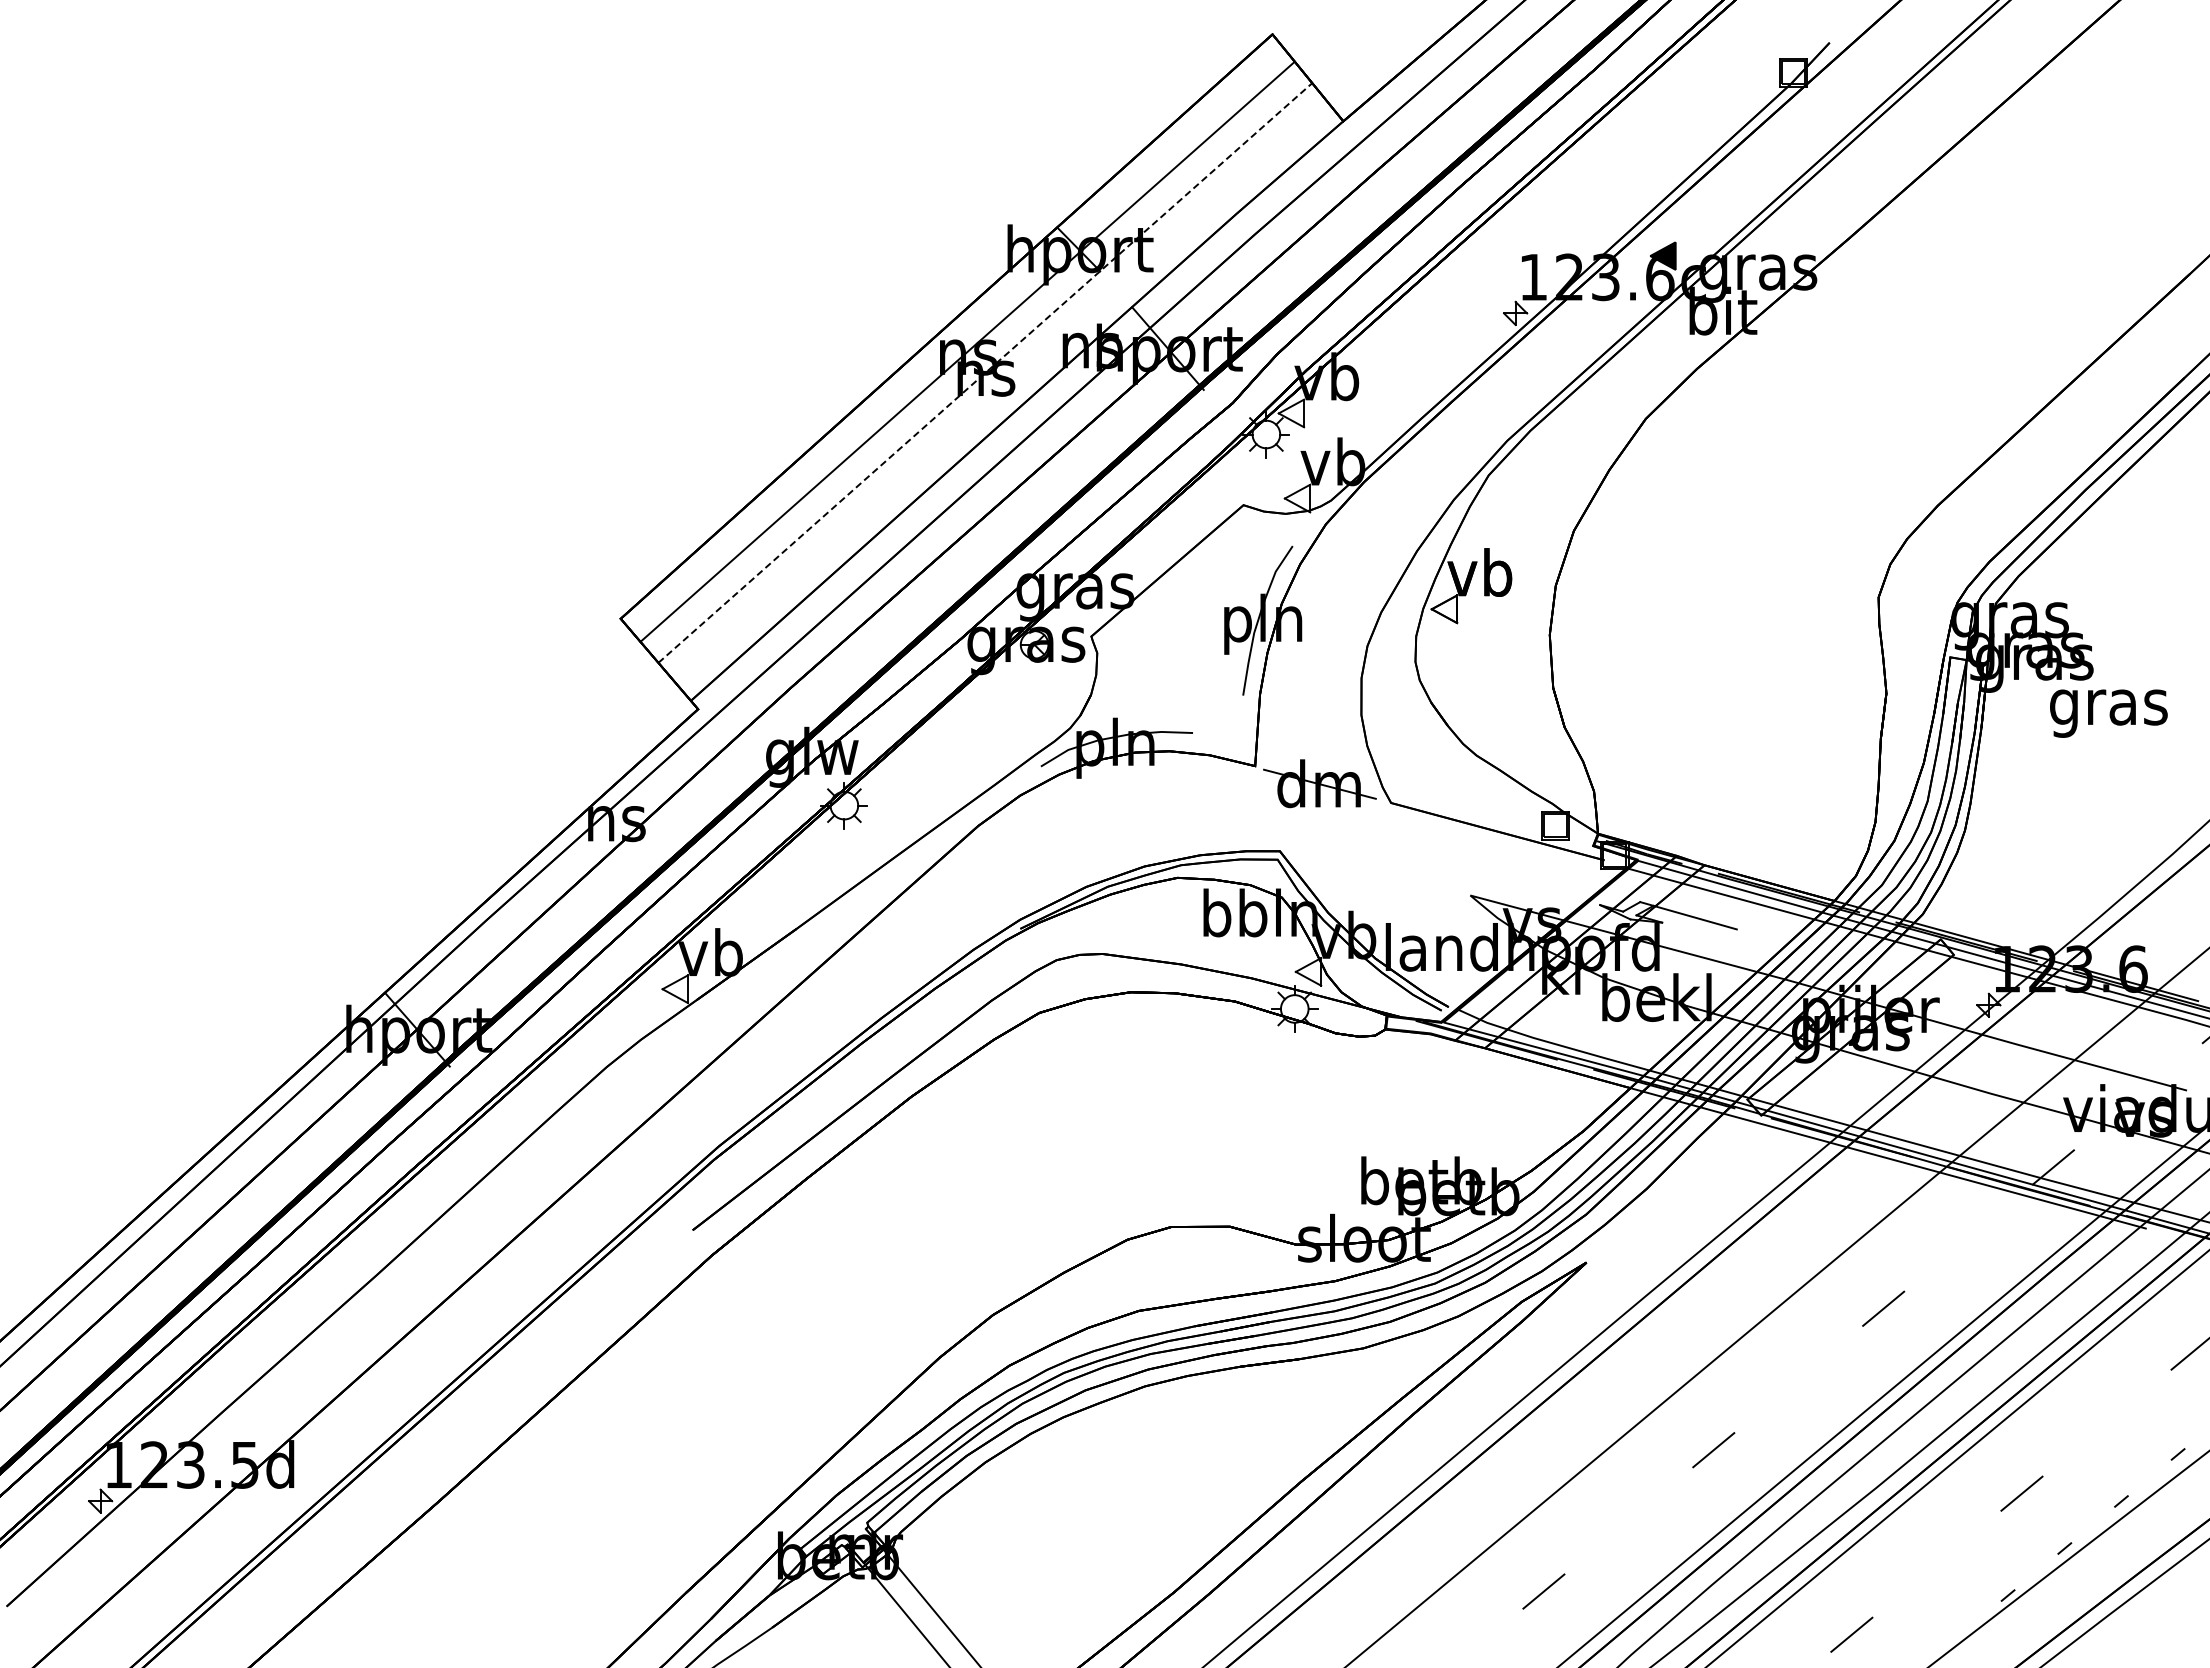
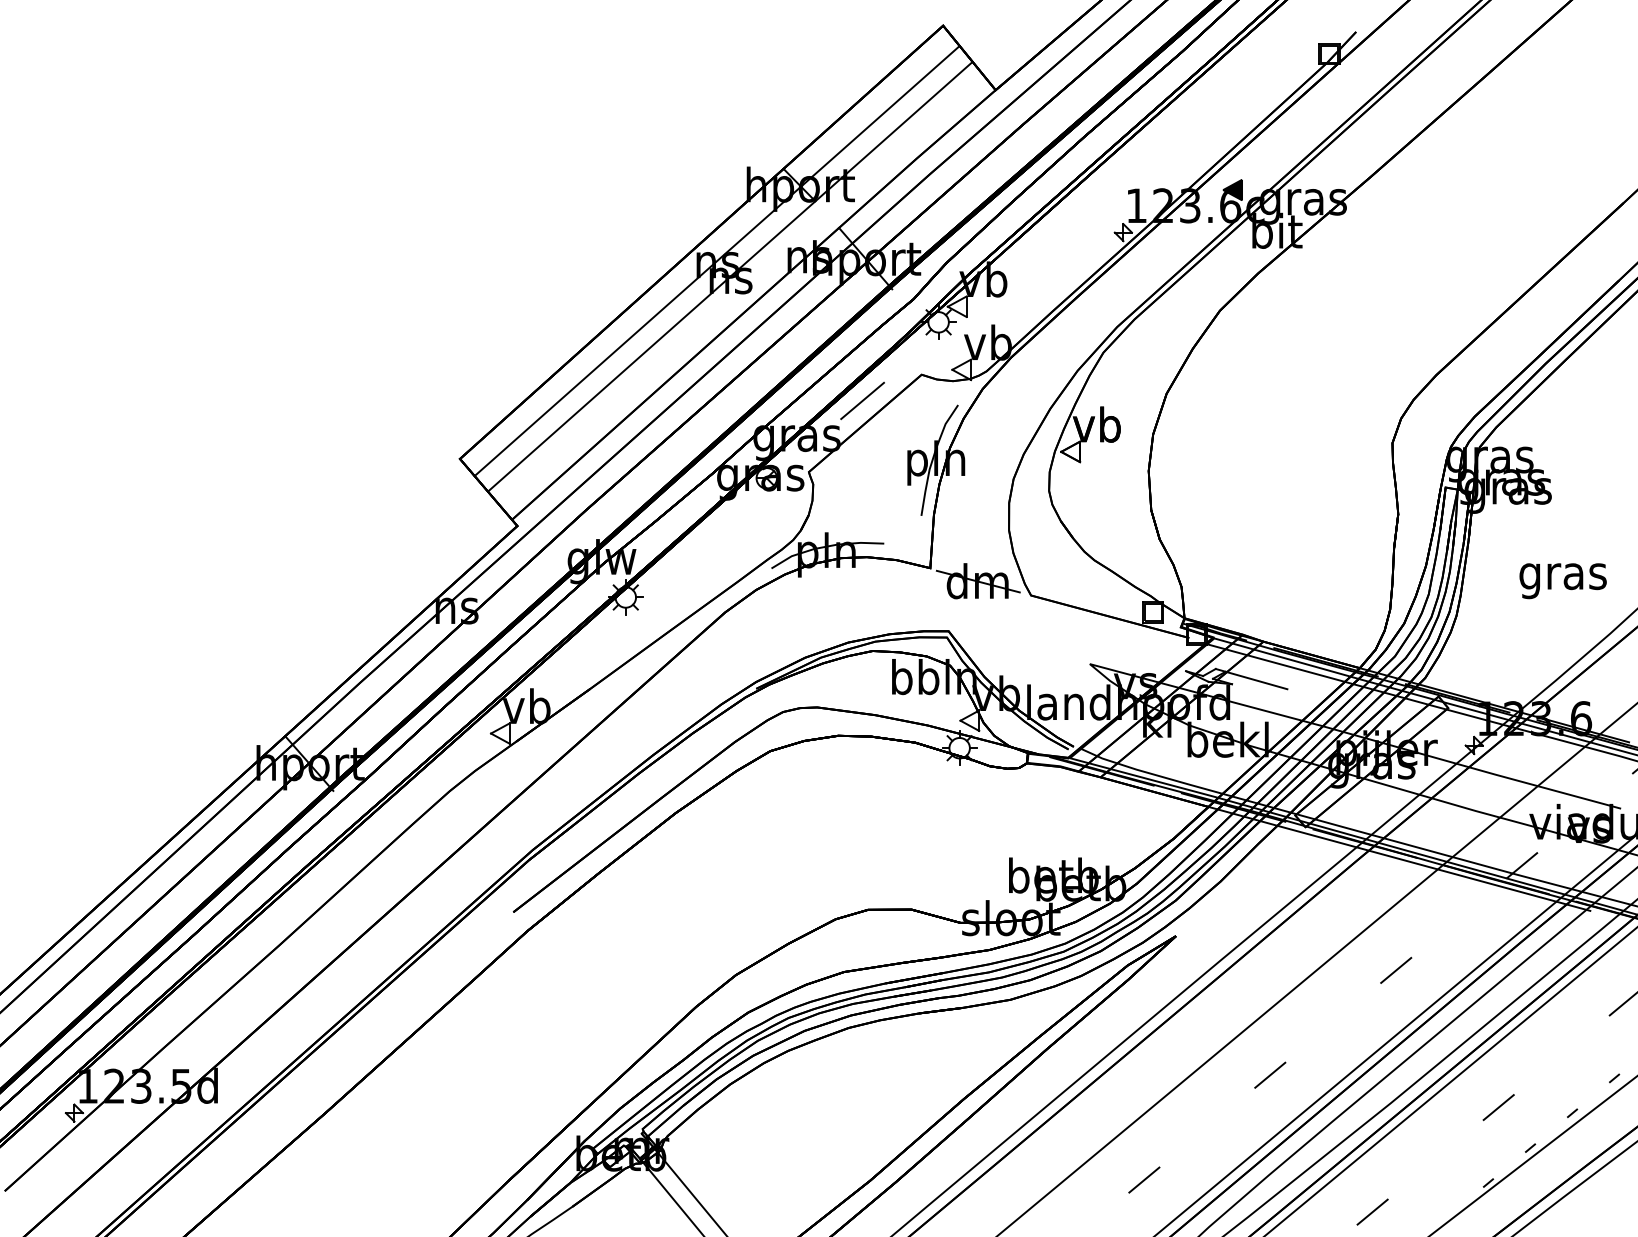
line: (985, 373) -> (730, 277), dashed -> solid
line: (1163, 540) -> (862, 400), added
text: (2108, 713) -> (1562, 581), moved

